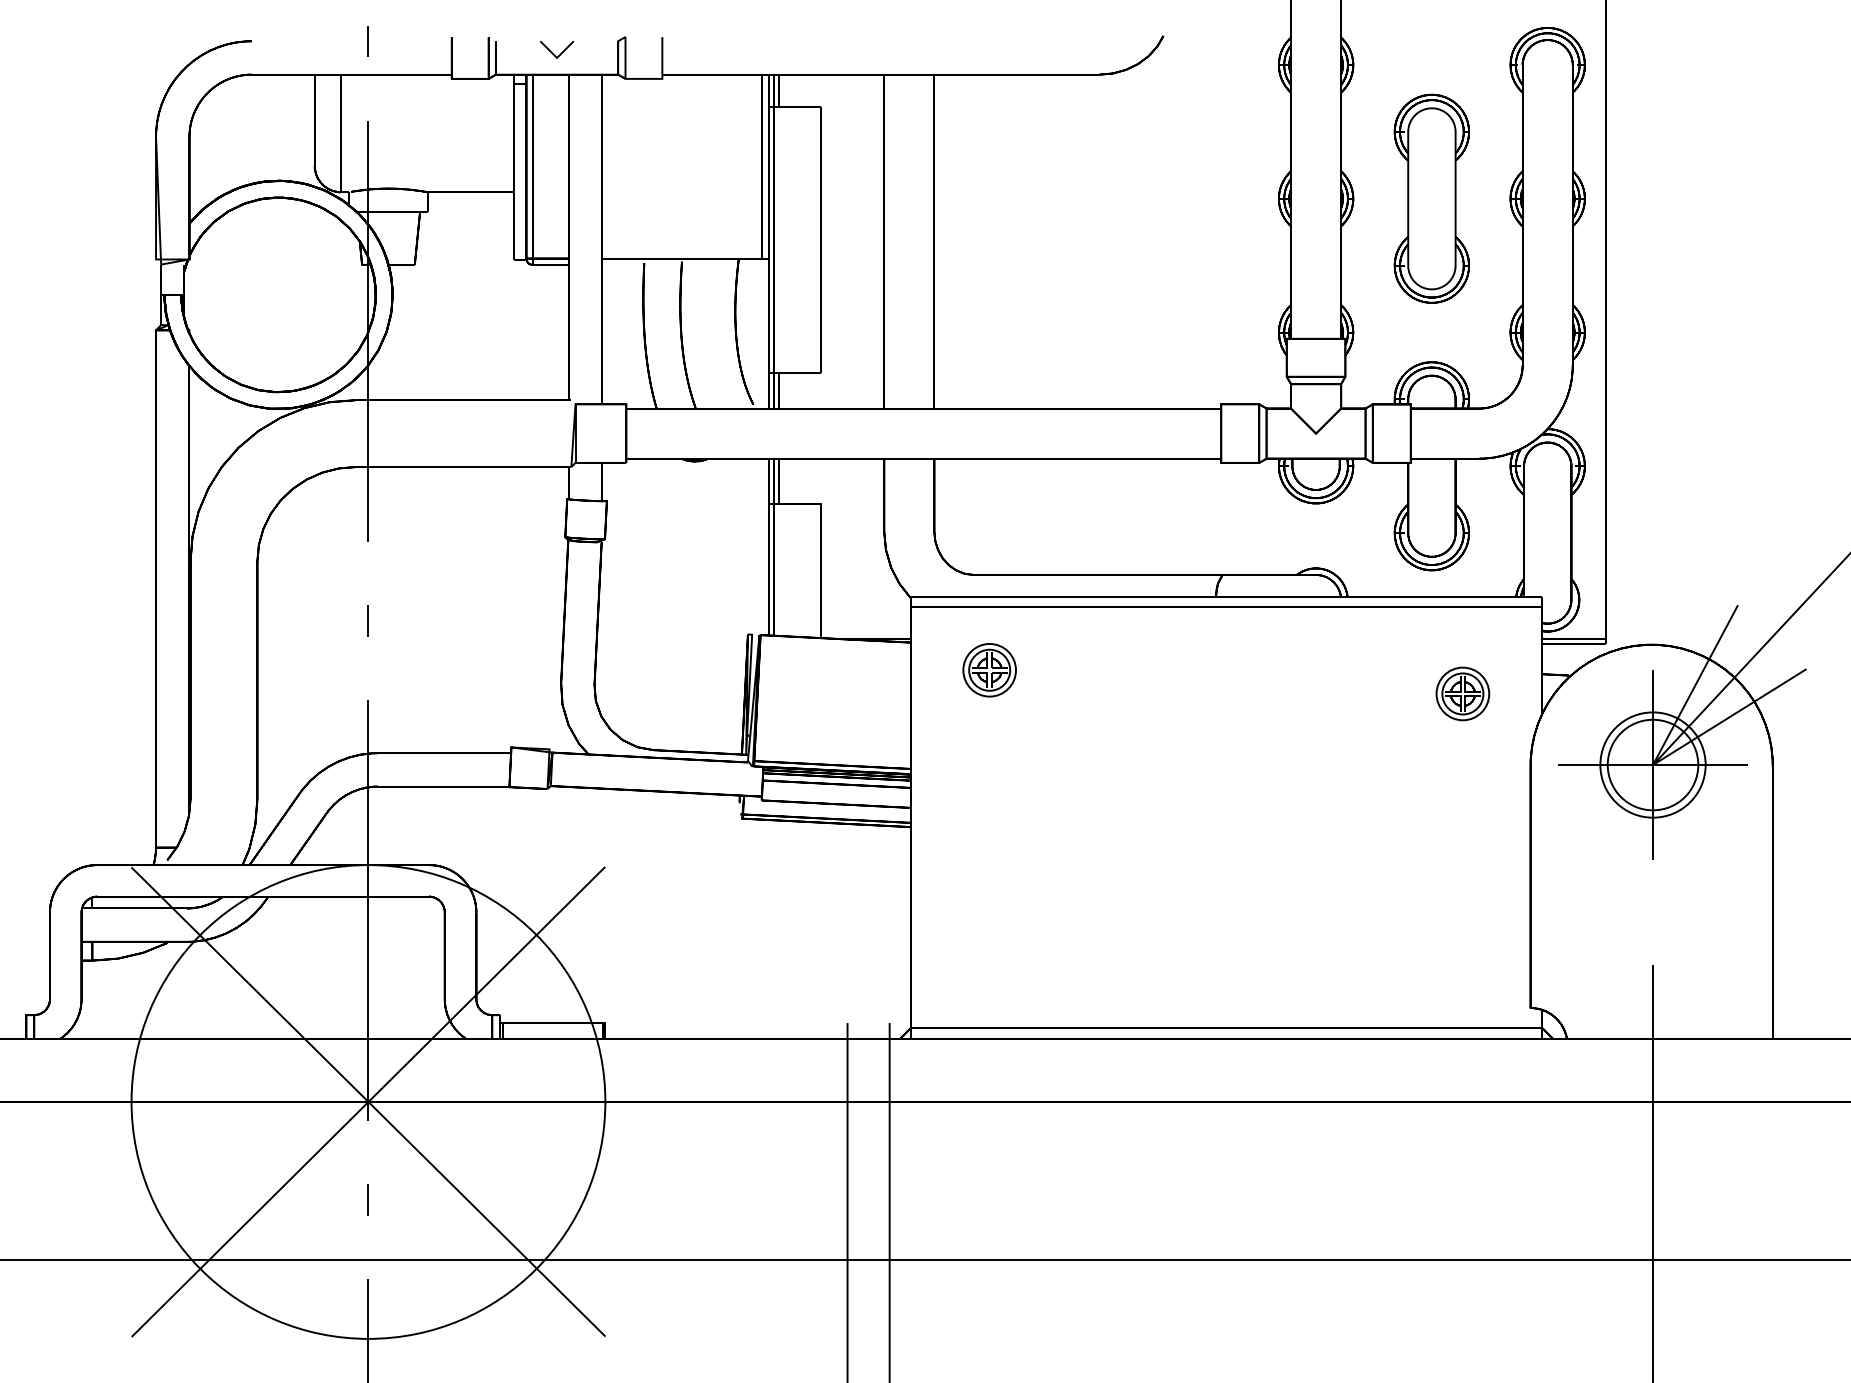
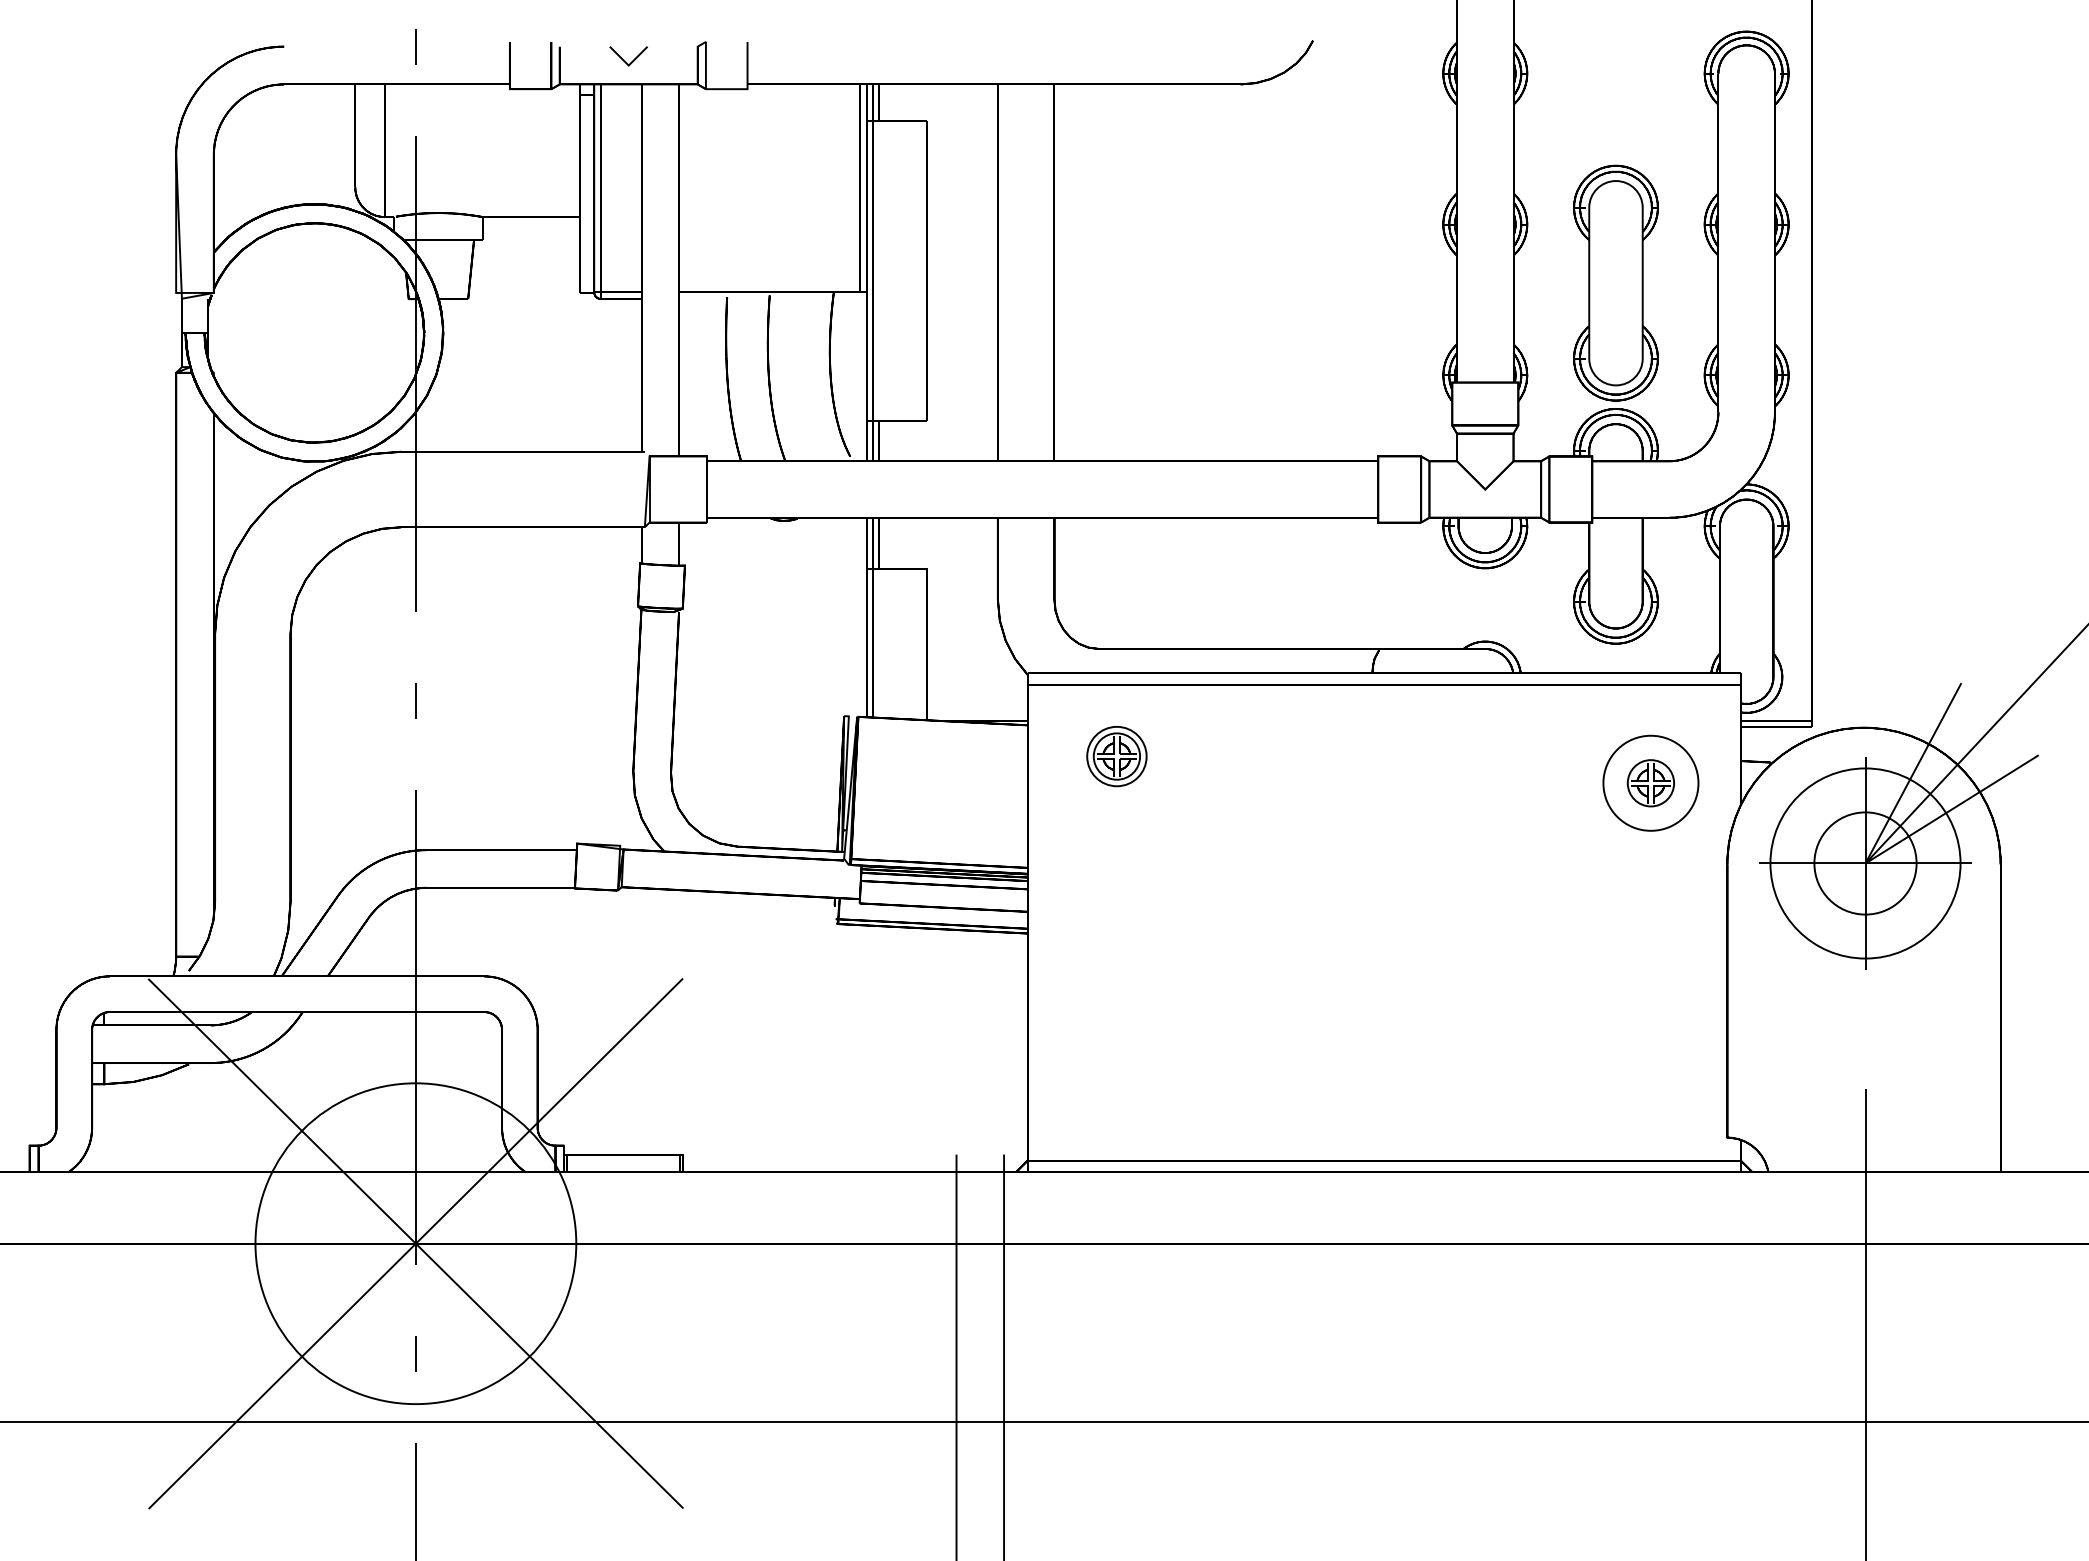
part: (1431, 198) -> (1615, 282), moved
circle: (1462, 693) -> (1650, 782), size x1.6
circle: (1652, 764) -> (1864, 862), size x1.6
circle: (368, 1101) -> (415, 1243), size x0.6

